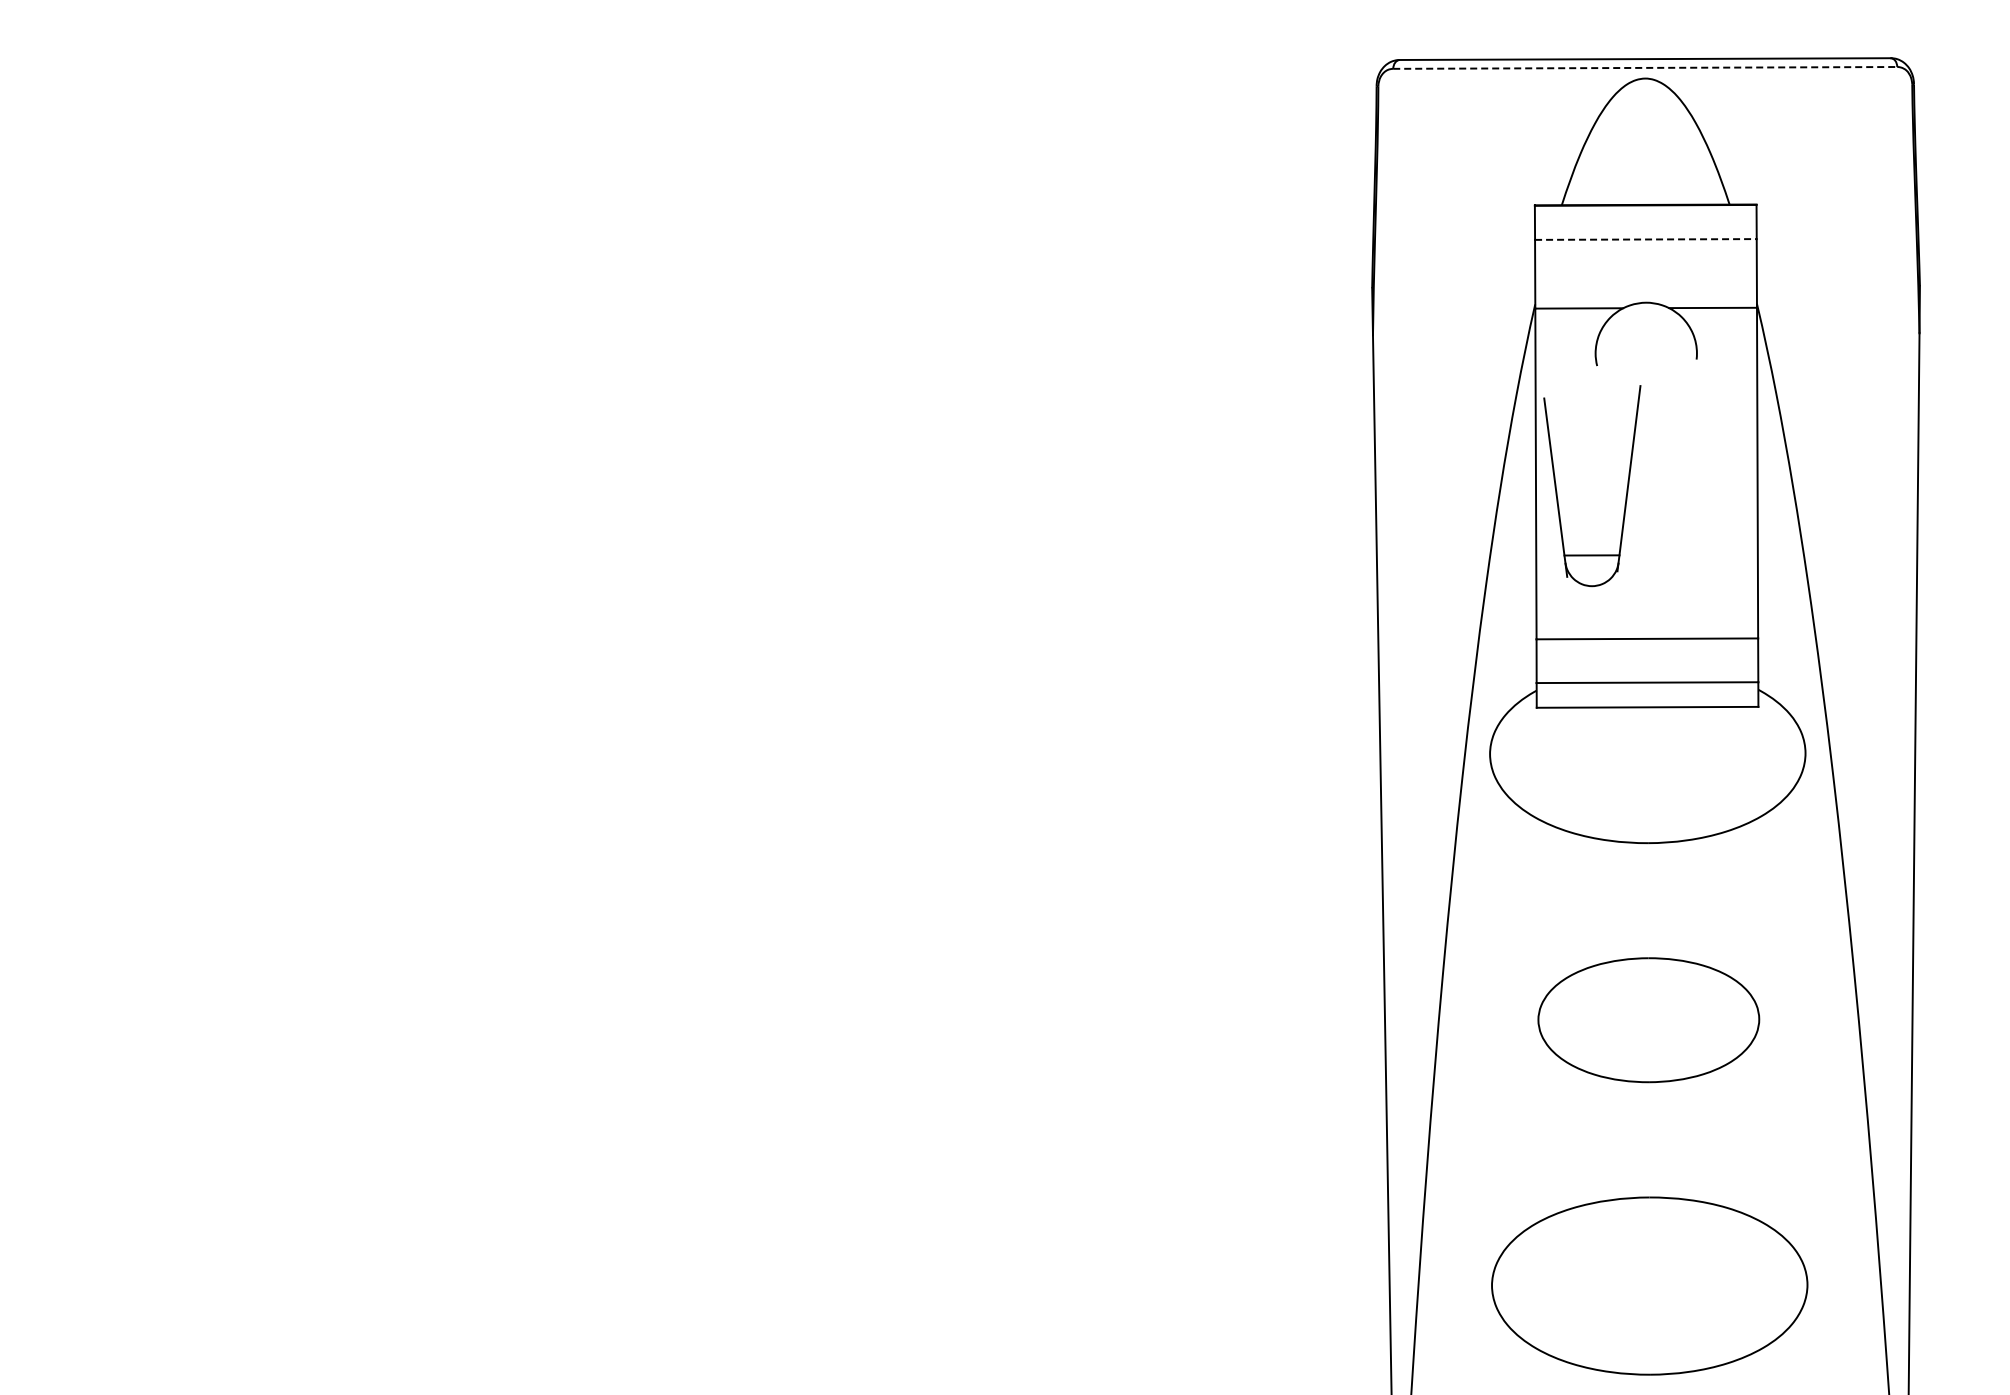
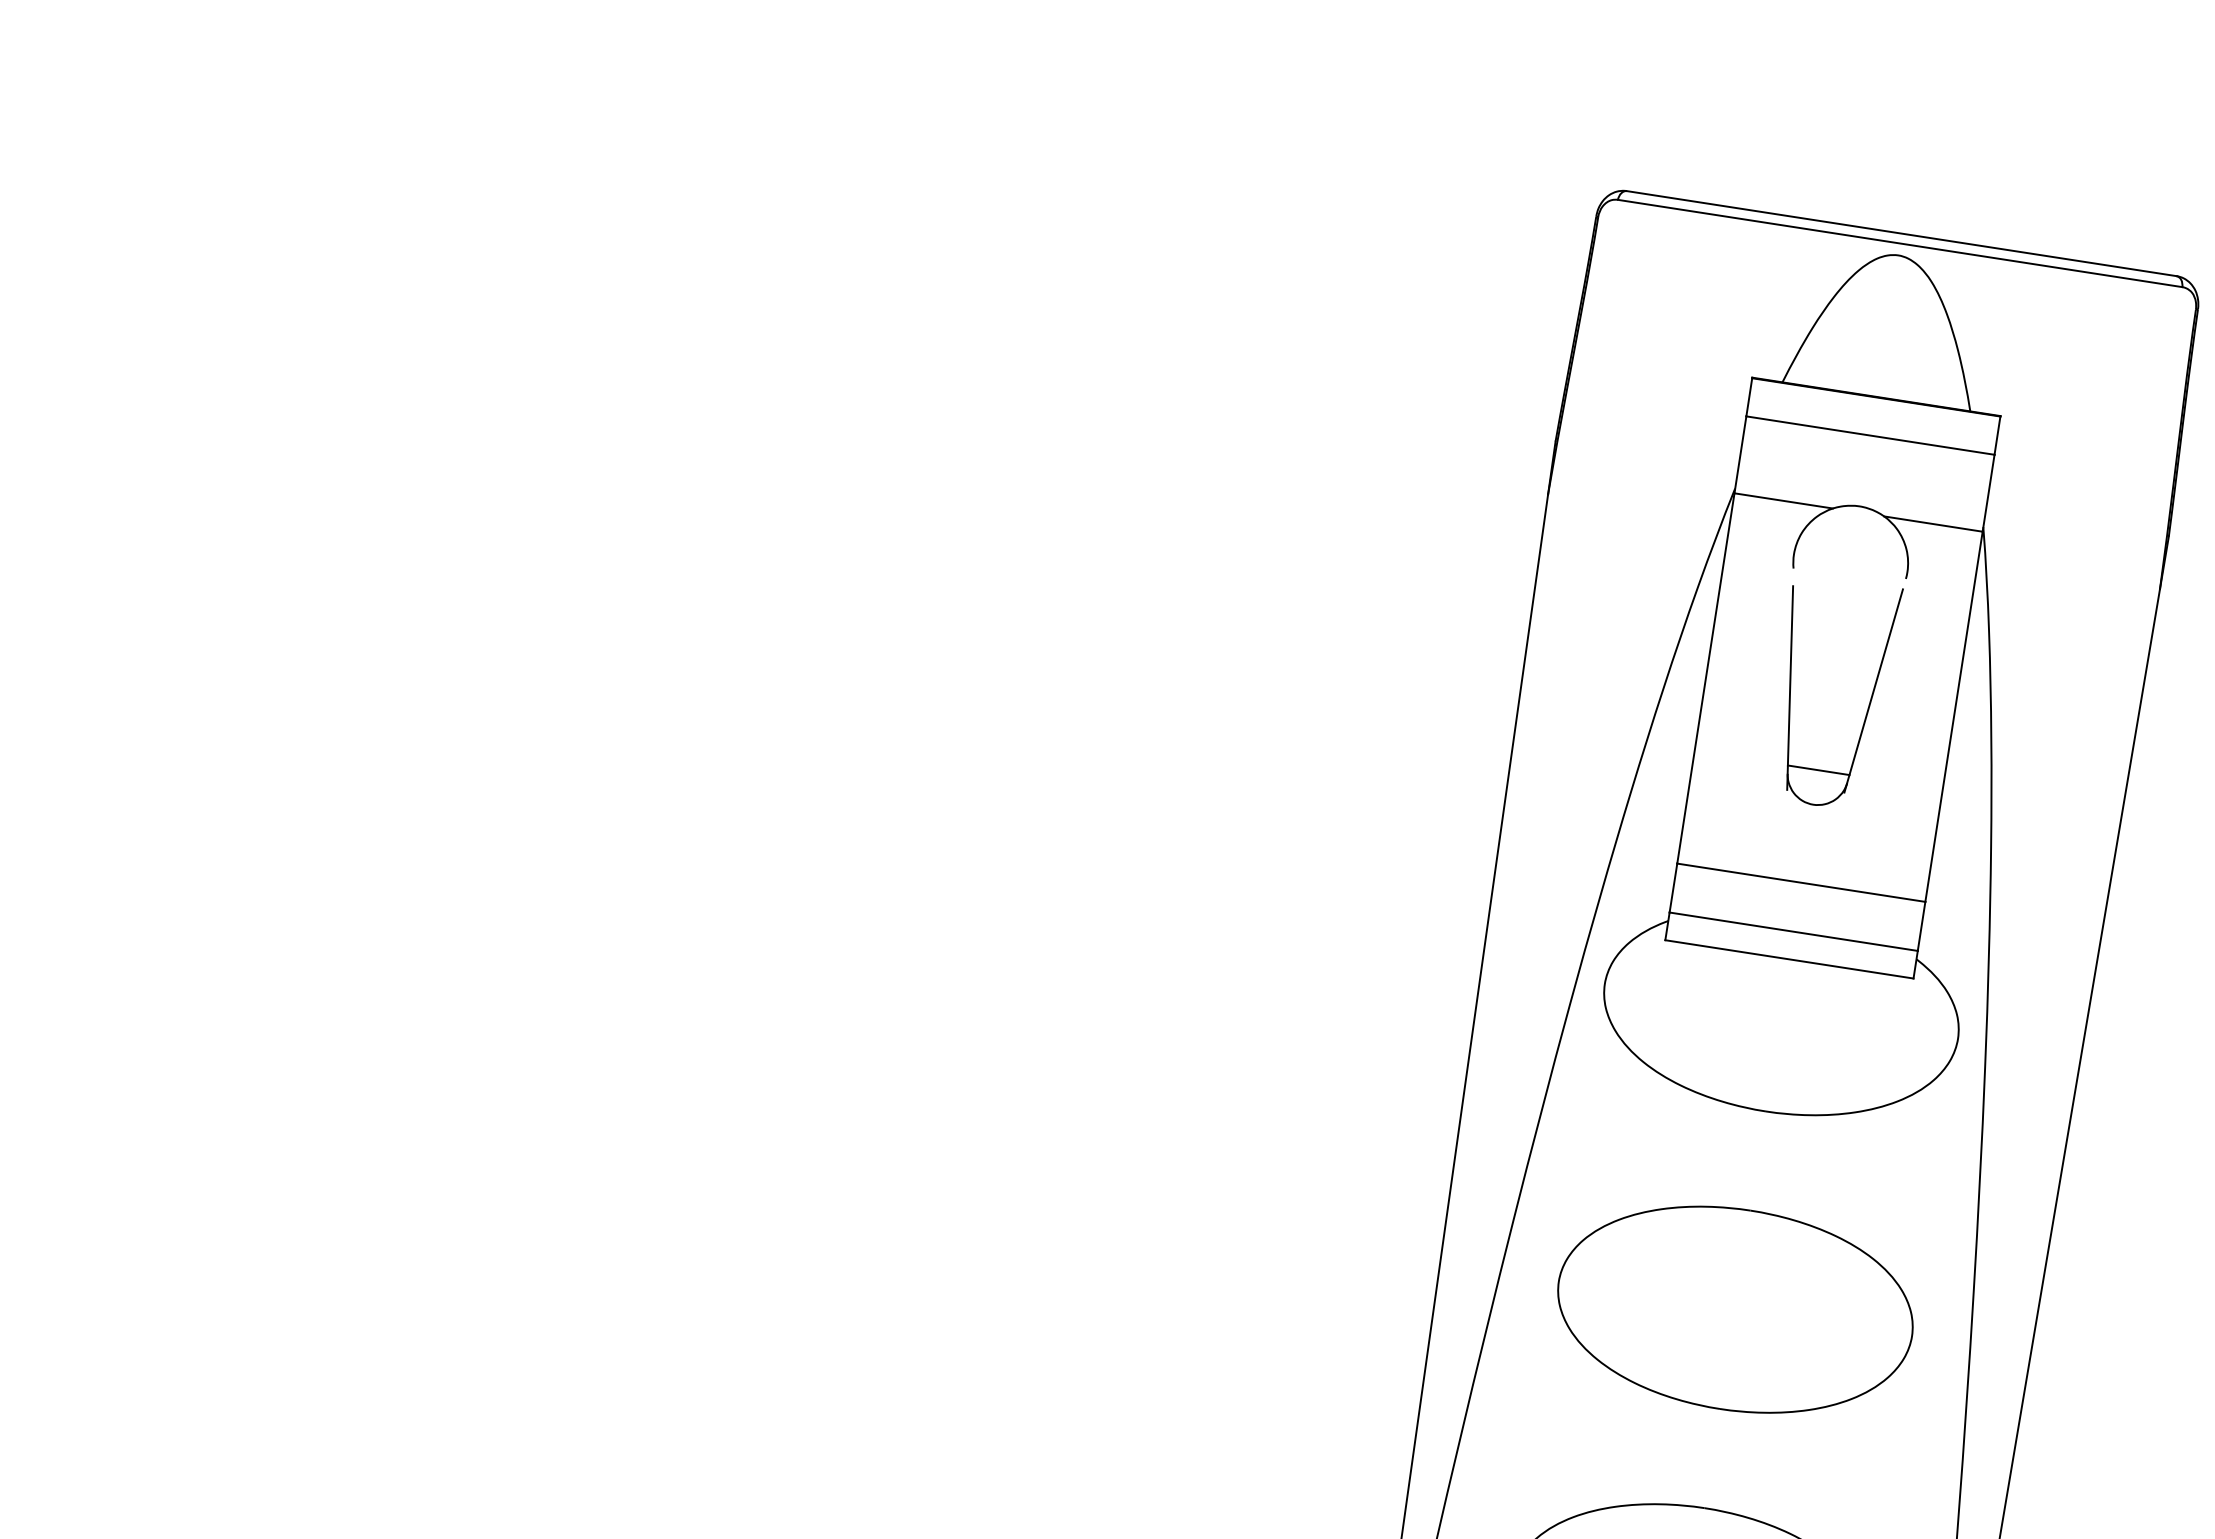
line: (1645, 67) -> (1900, 243), dashed -> solid
line: (1645, 239) -> (1870, 435), dashed -> solid
part: (1626, 488) -> (1869, 701), moved
part: (1648, 1019) -> (1735, 1308), size x1.43

